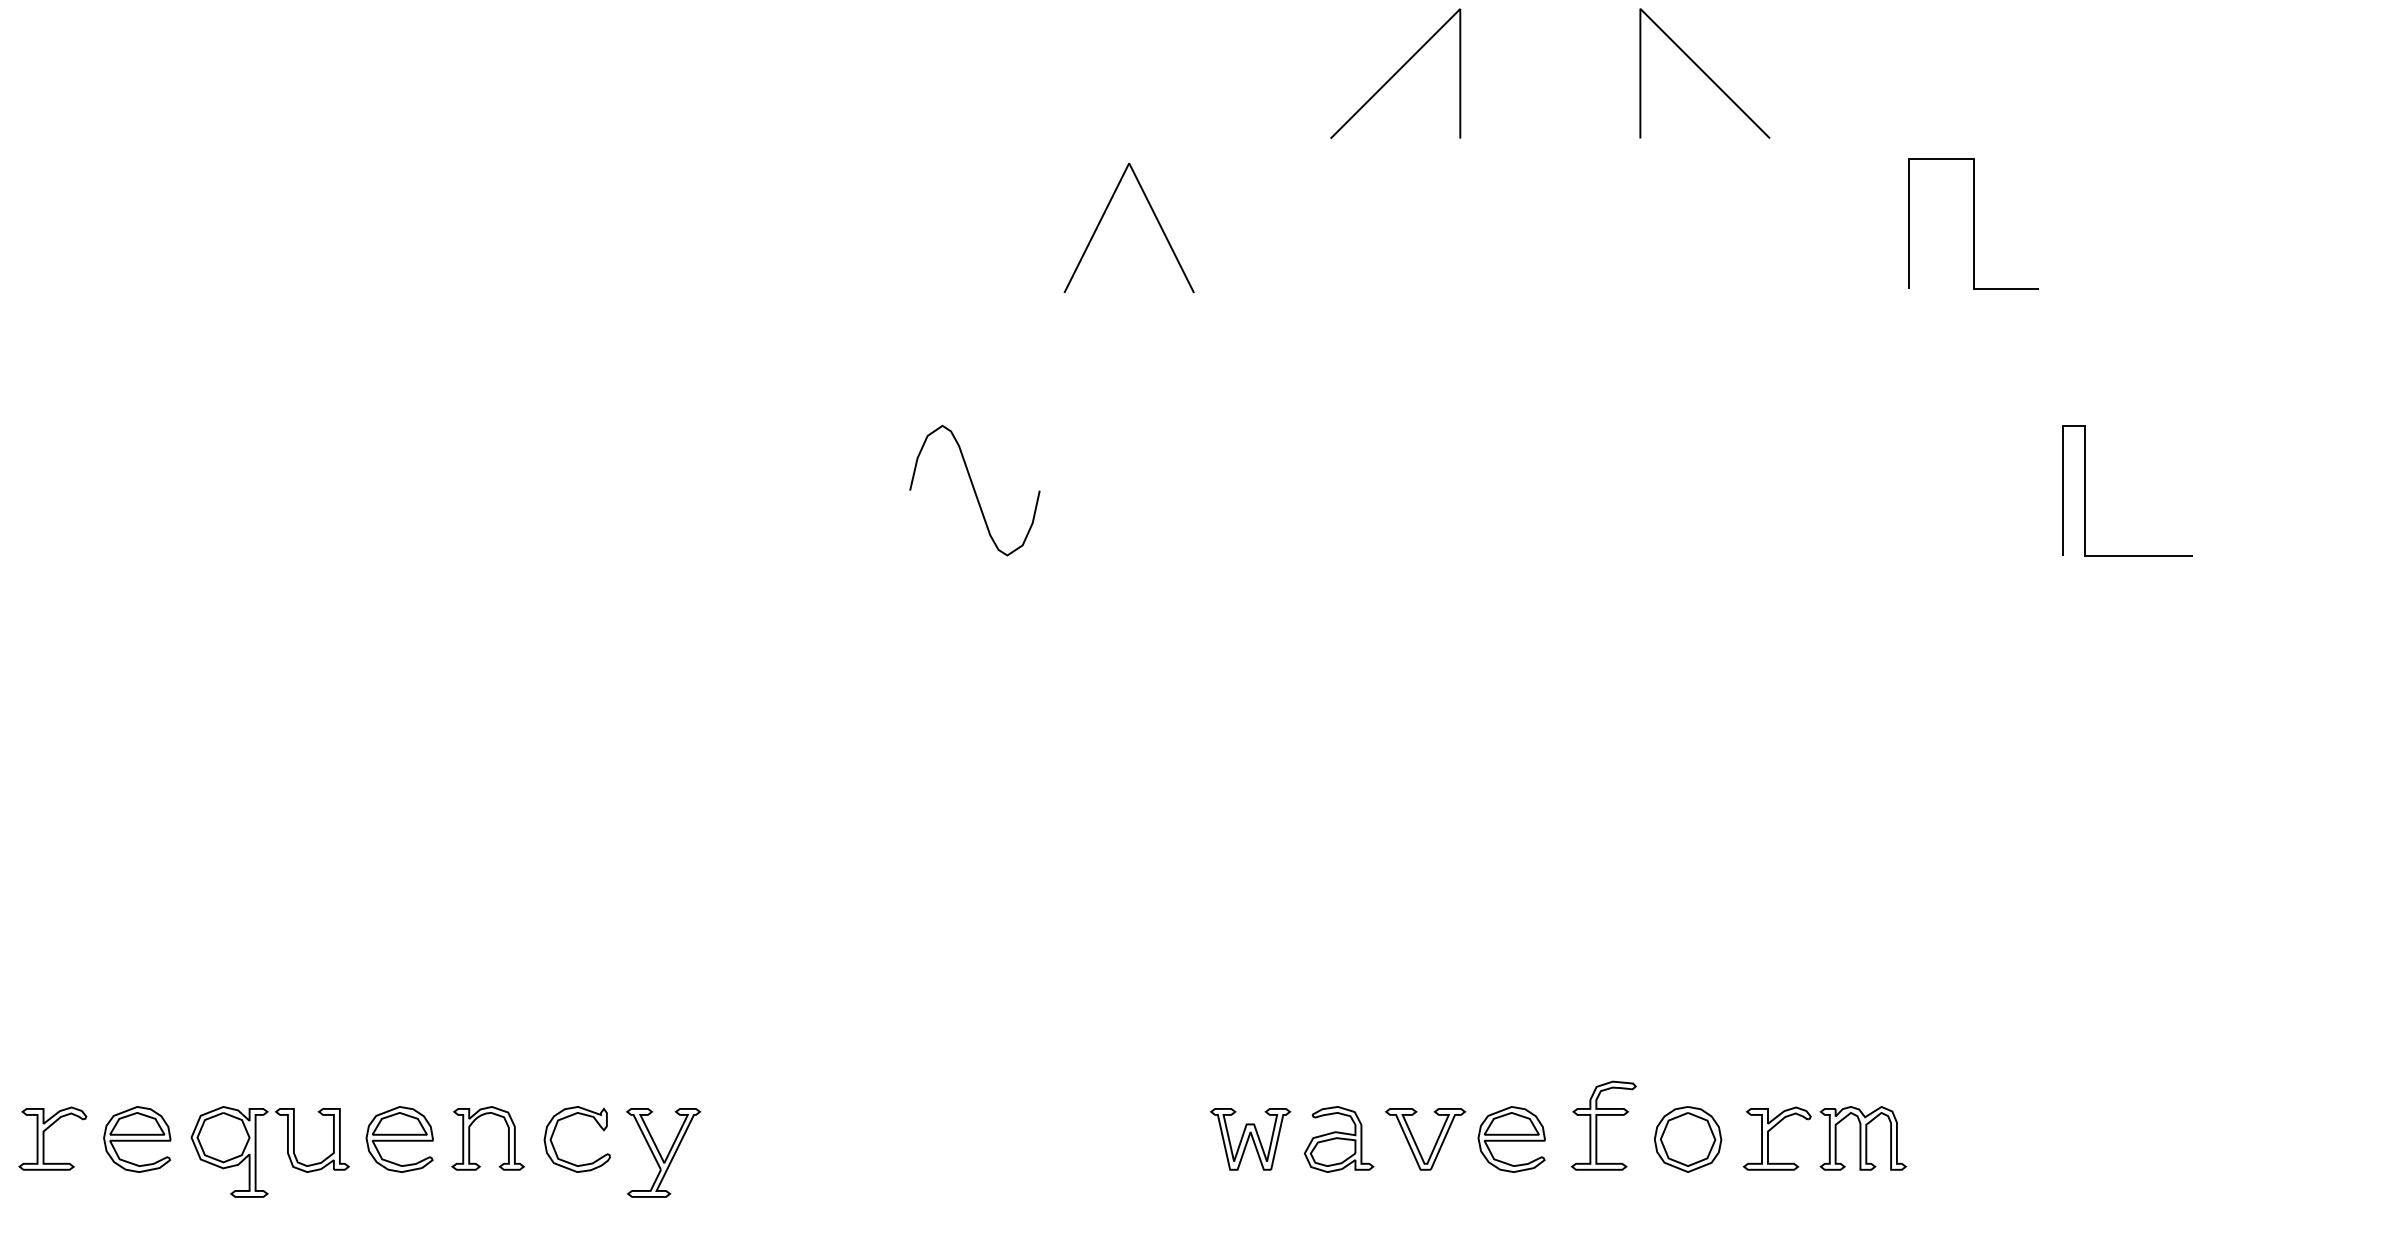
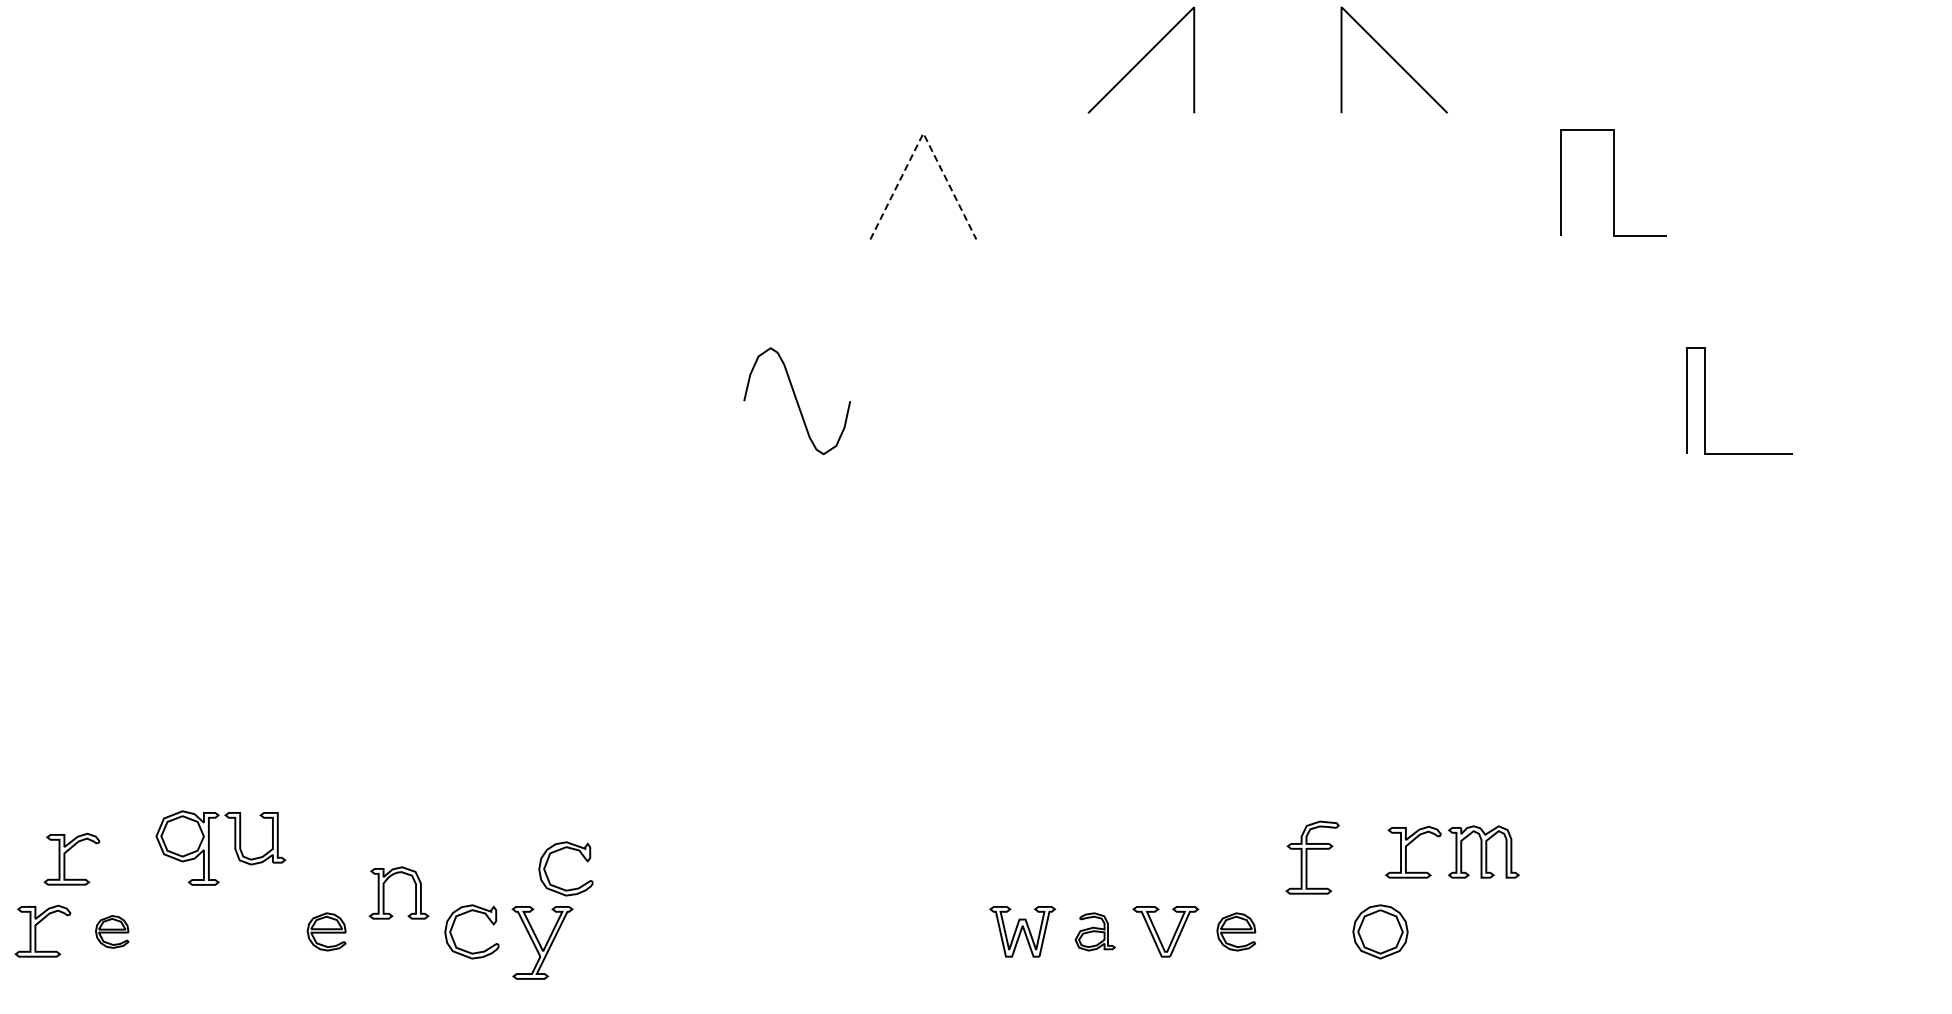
line: (1129, 163) -> (923, 133), solid -> dashed
part: (683, 1041) -> (558, 851), added
part: (87, 1049) -> (71, 858), added
part: (1603, 1125) -> (1312, 857), moved
part: (470, 1137) -> (384, 892), moved
part: (1824, 1137) -> (1452, 851), moved
part: (137, 1138) -> (112, 931), size x0.6
part: (399, 1138) -> (326, 931), size x0.7
part: (1339, 1138) -> (1095, 931), size x0.7
part: (1511, 1138) -> (1236, 931), size x0.7
part: (256, 1151) -> (209, 847), moved

